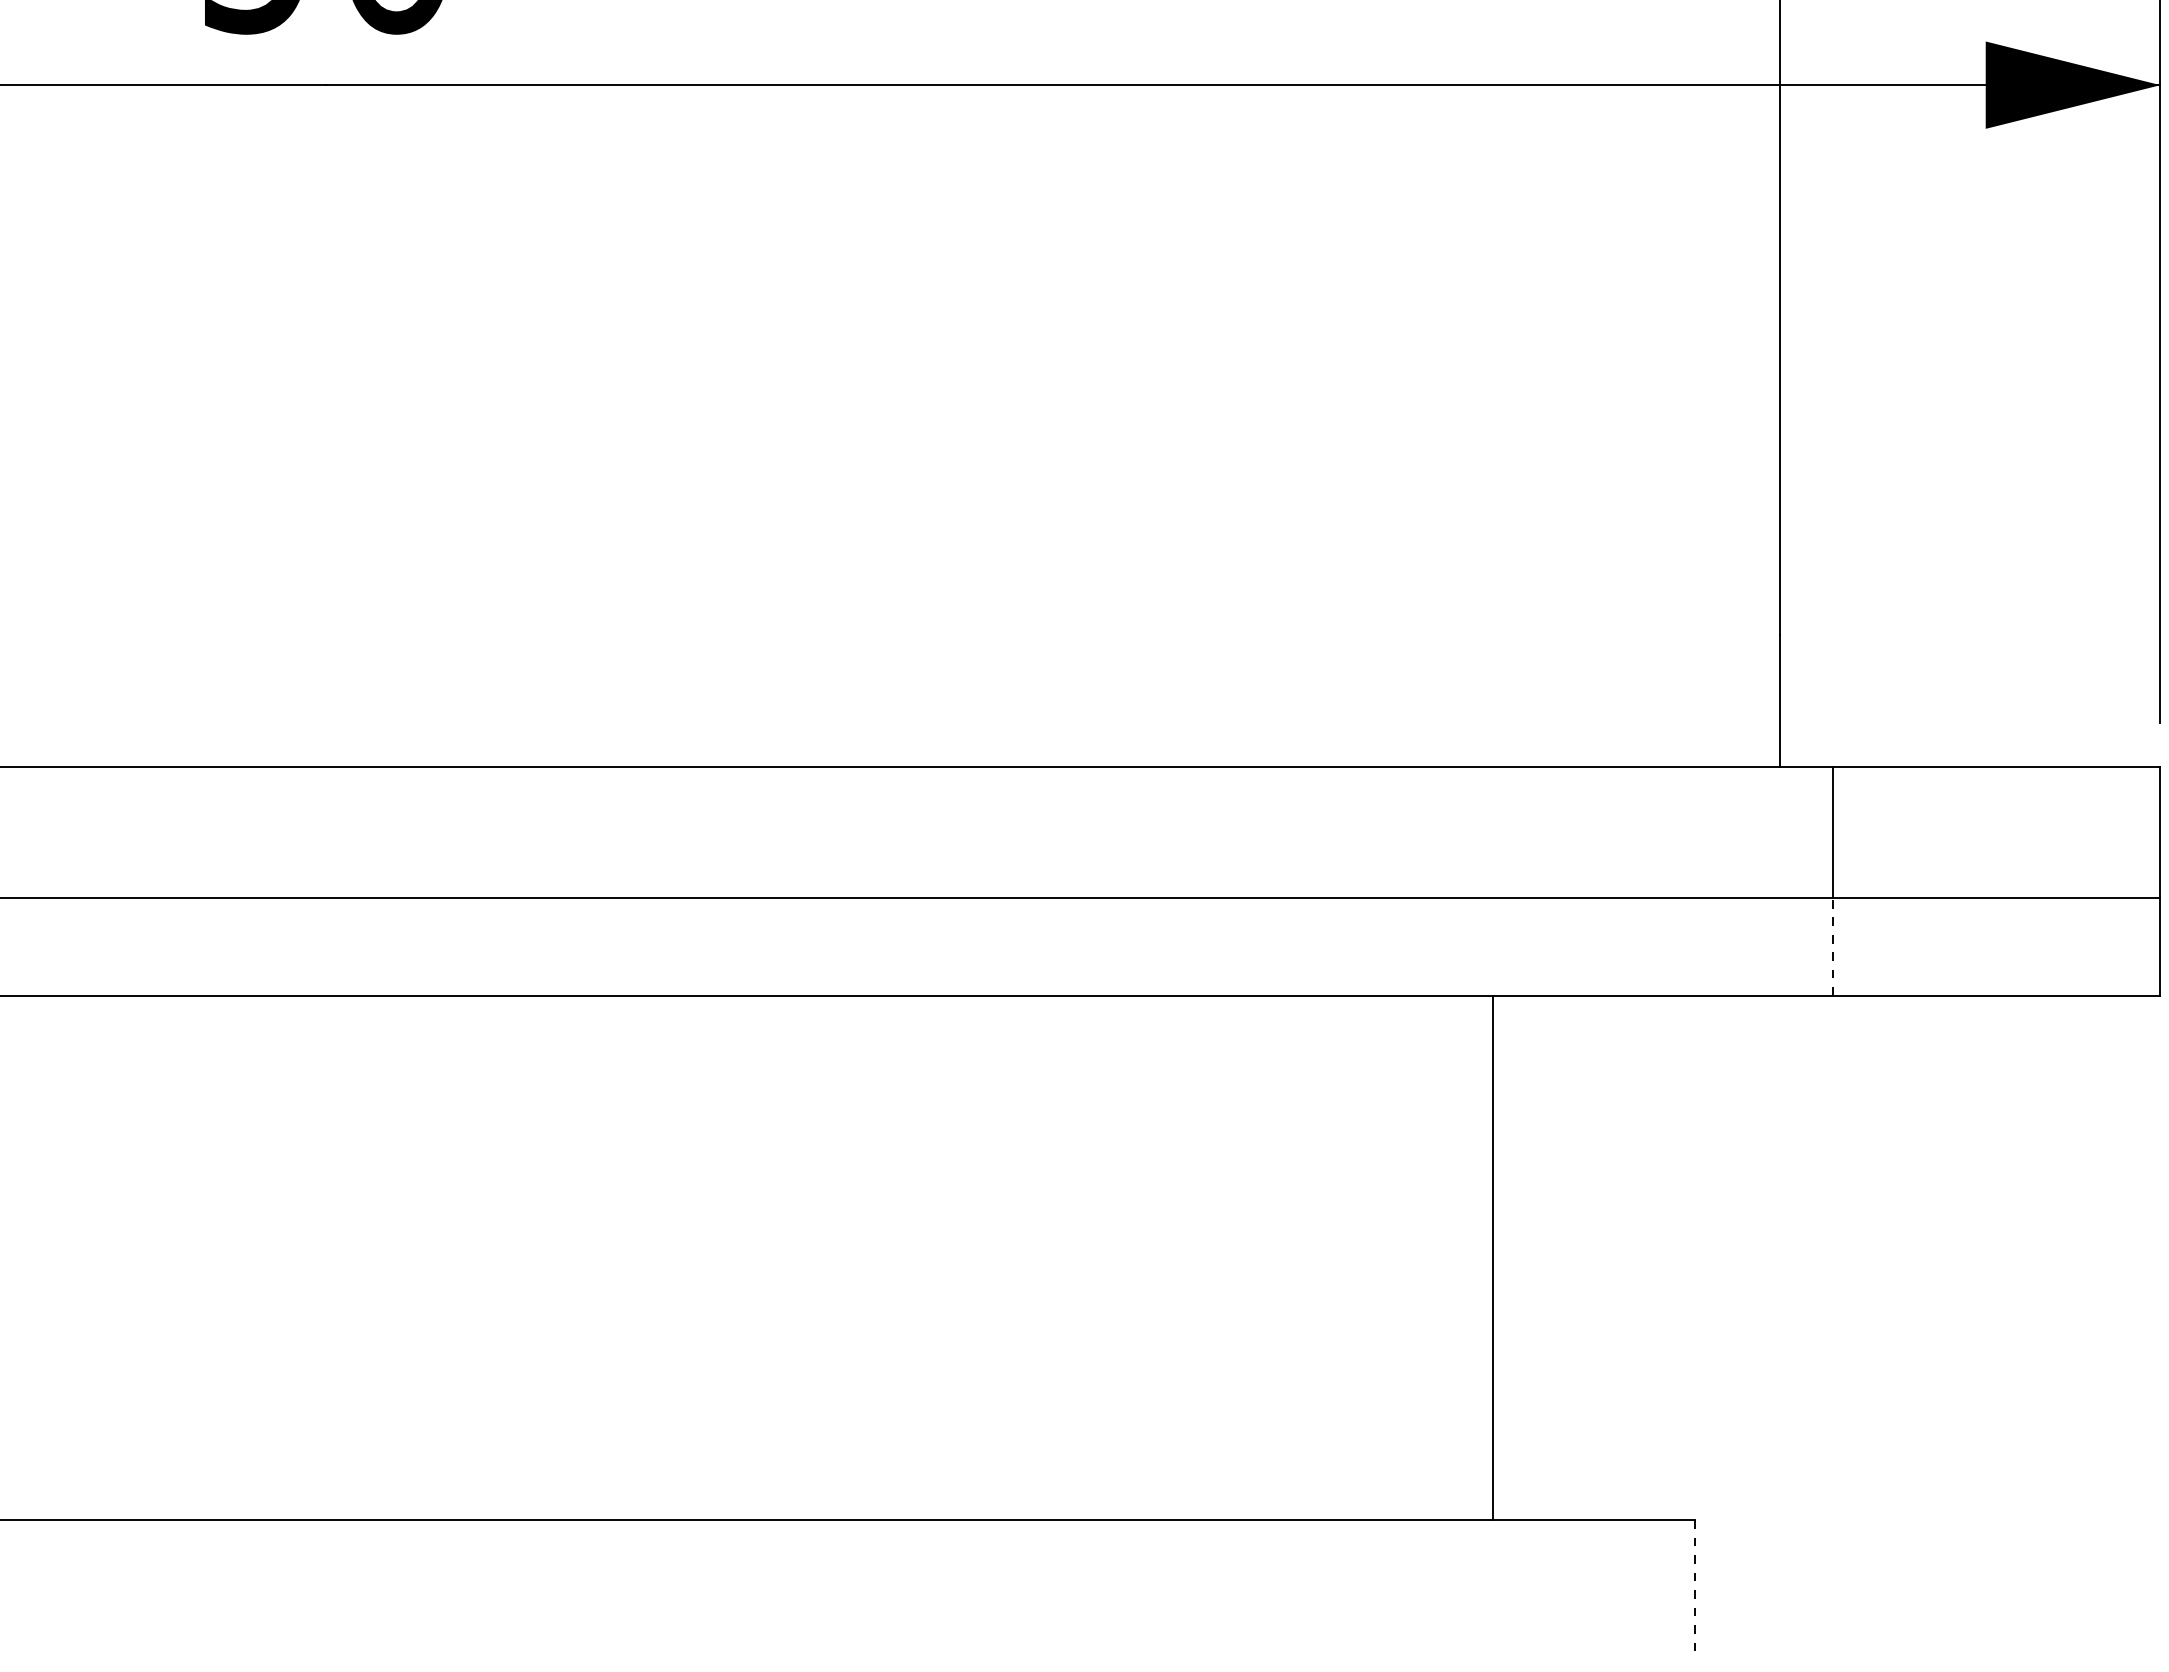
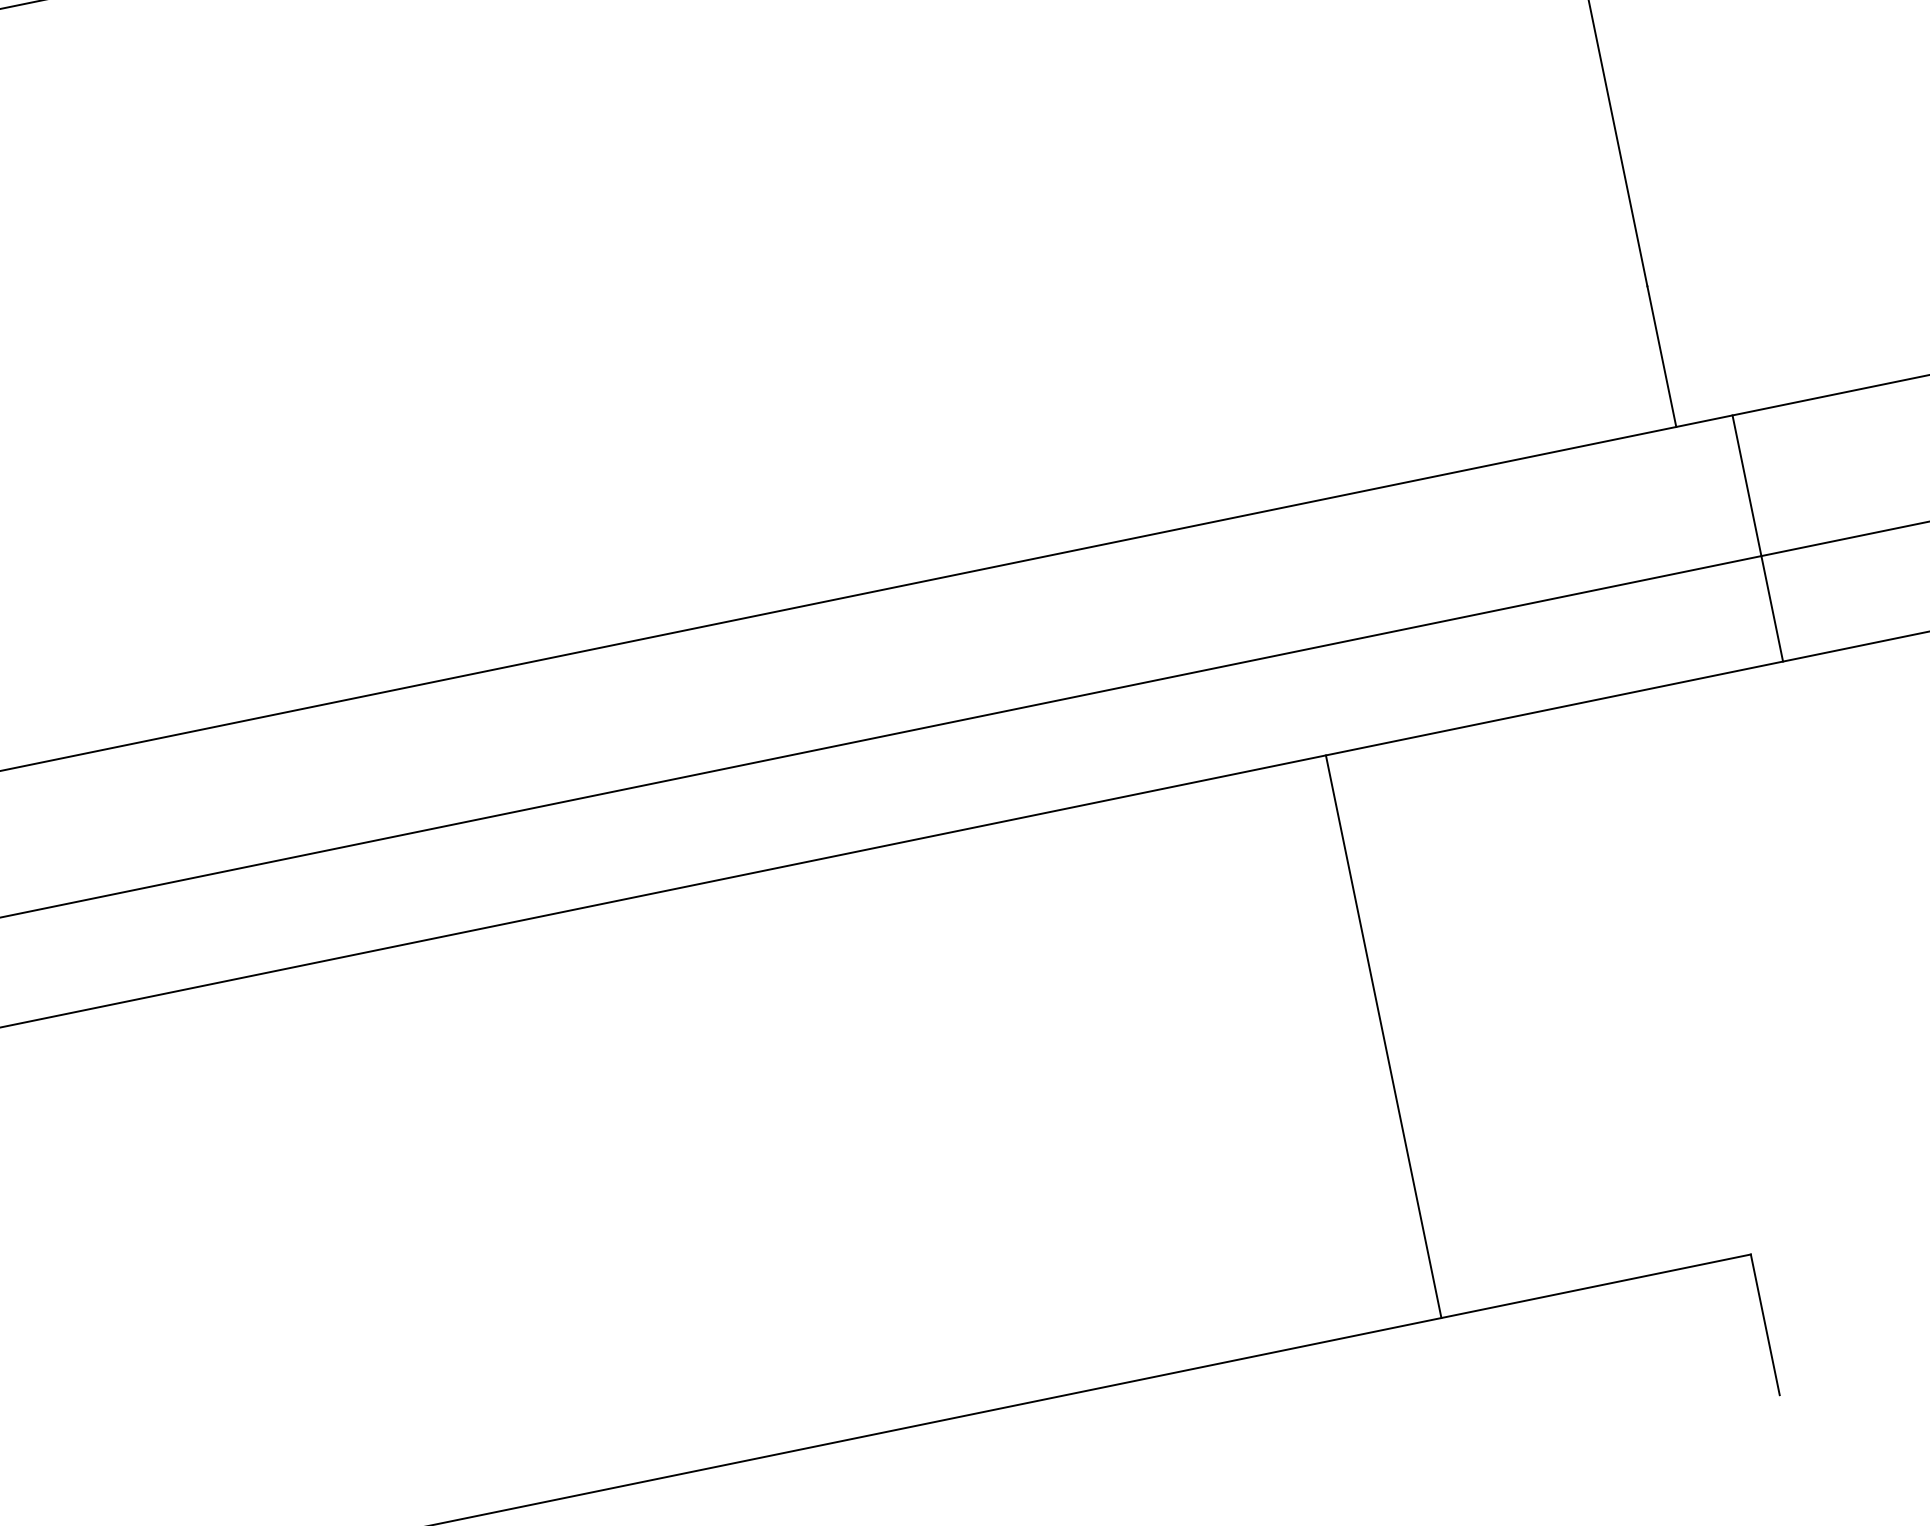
line: (1832, 946) -> (1771, 608), dashed -> solid
line: (1492, 1257) -> (1383, 1036), moved
line: (1695, 1585) -> (1765, 1324), dashed -> solid

